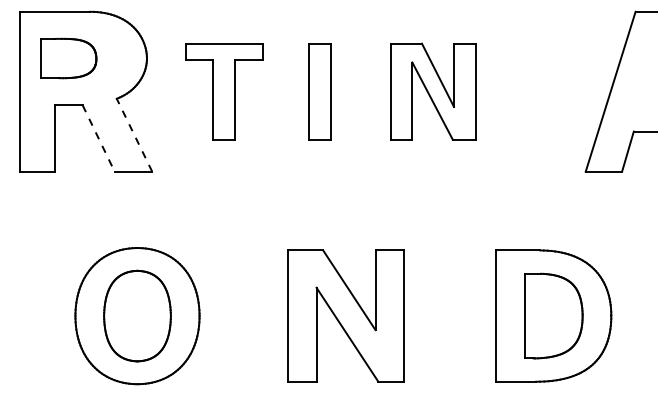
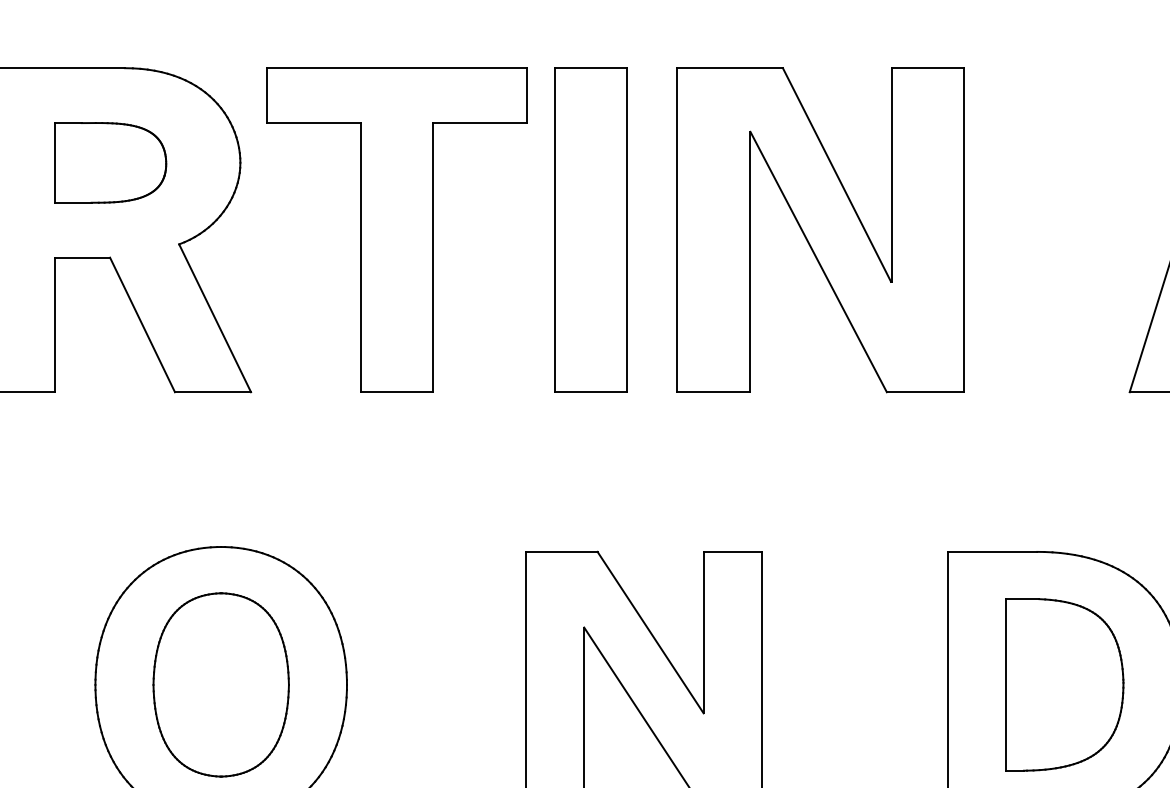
part: (68, 58) -> (109, 162), moved
part: (223, 91) -> (395, 229), size x1.67
part: (319, 91) -> (590, 229), size x1.67
part: (432, 91) -> (819, 229), size x1.67
line: (134, 135) -> (215, 318), dashed -> solid
line: (98, 138) -> (142, 324), dashed -> solid

